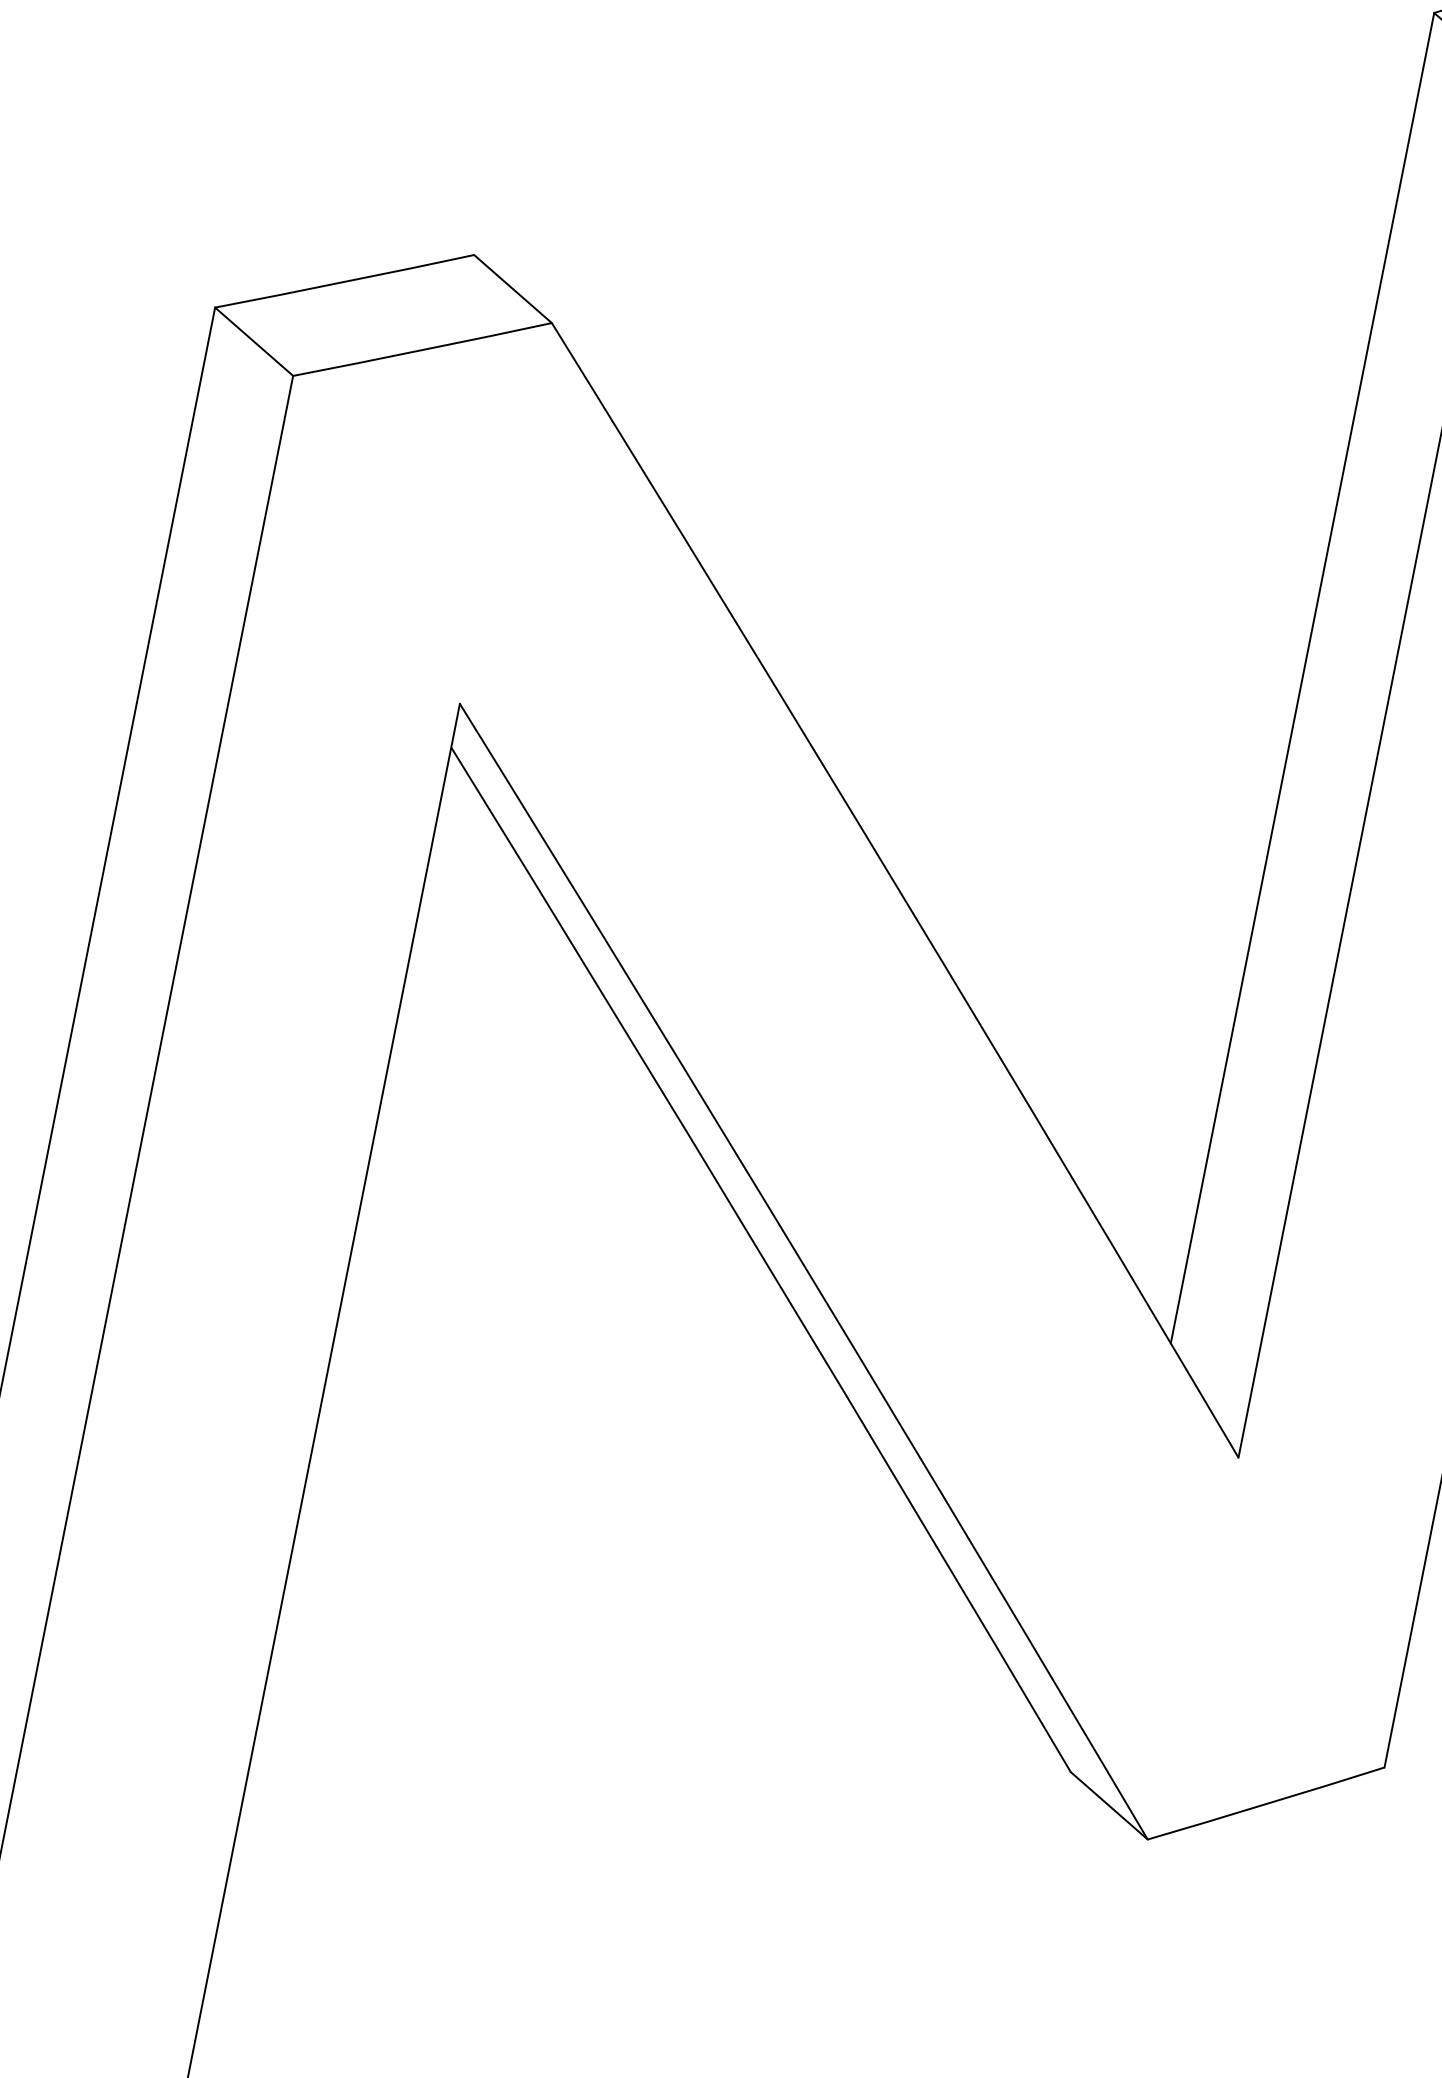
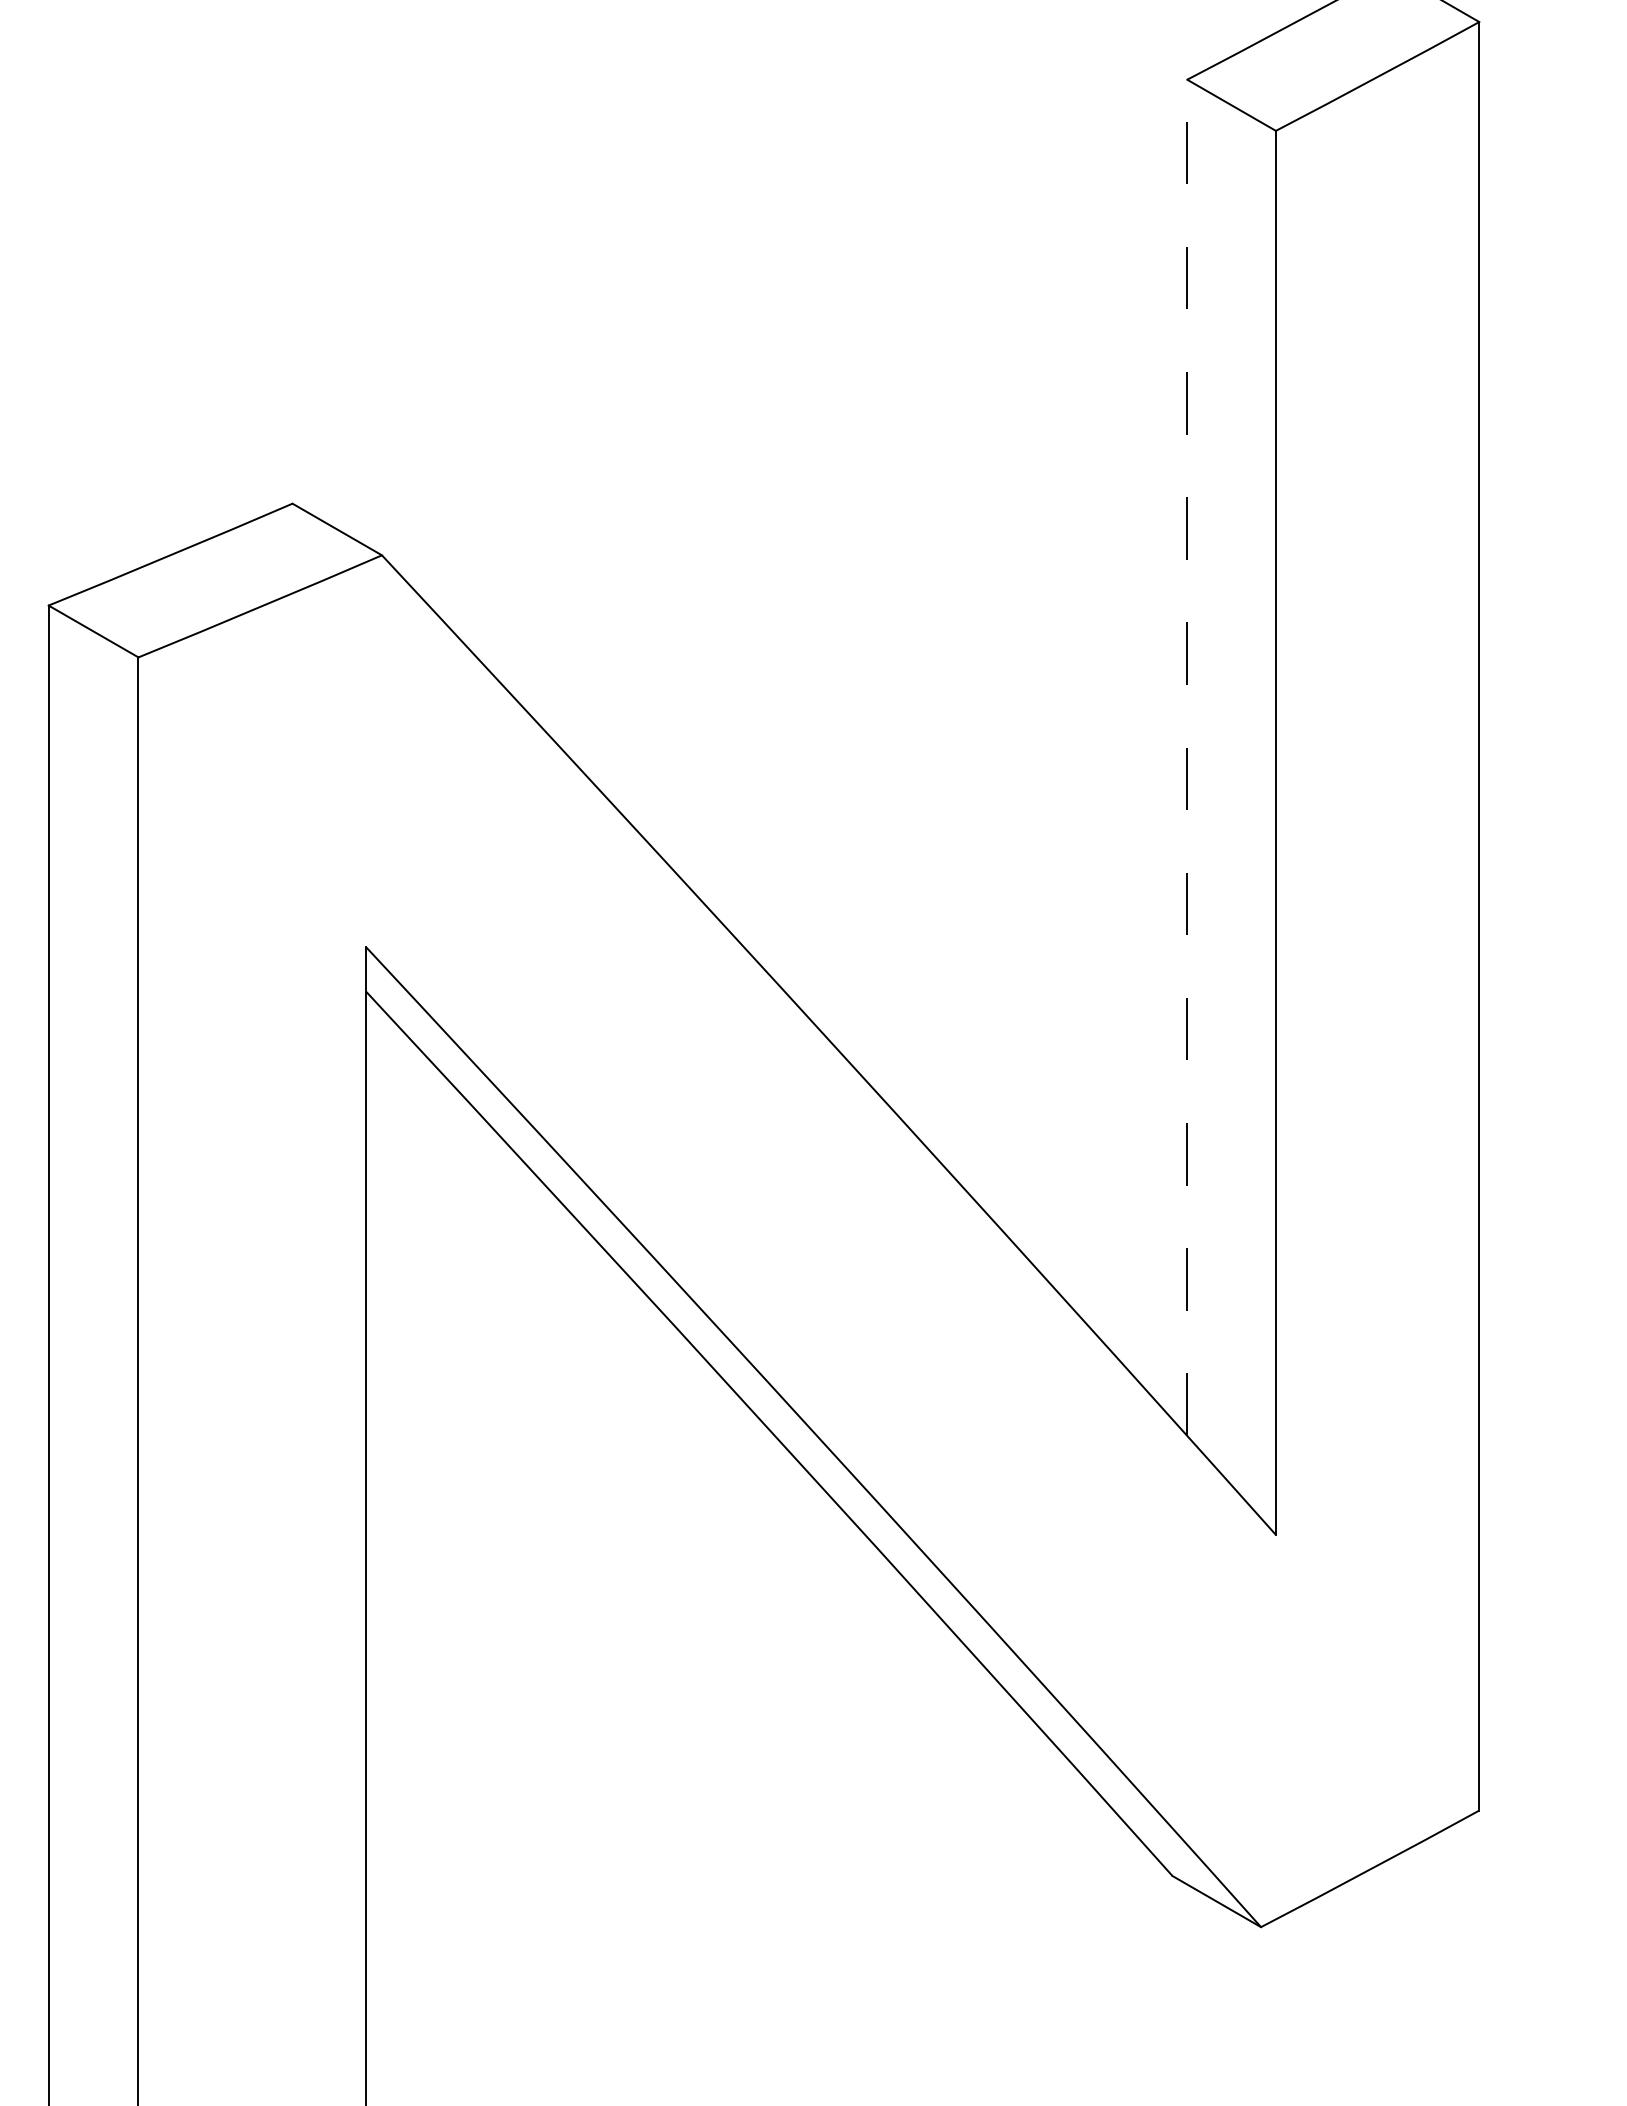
line: (1302, 677) -> (1187, 757), solid -> dashed

